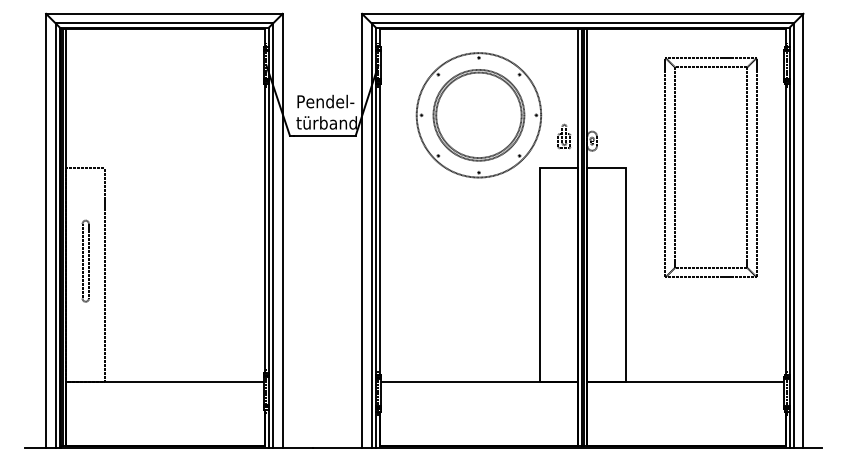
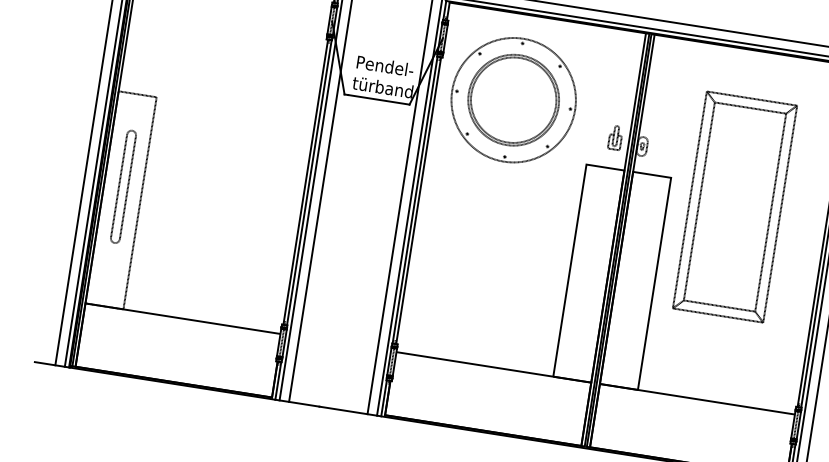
part: (478, 115) -> (513, 100), moved
part: (675, 167) -> (699, 201), moved
part: (85, 260) -> (123, 186), size x1.4

